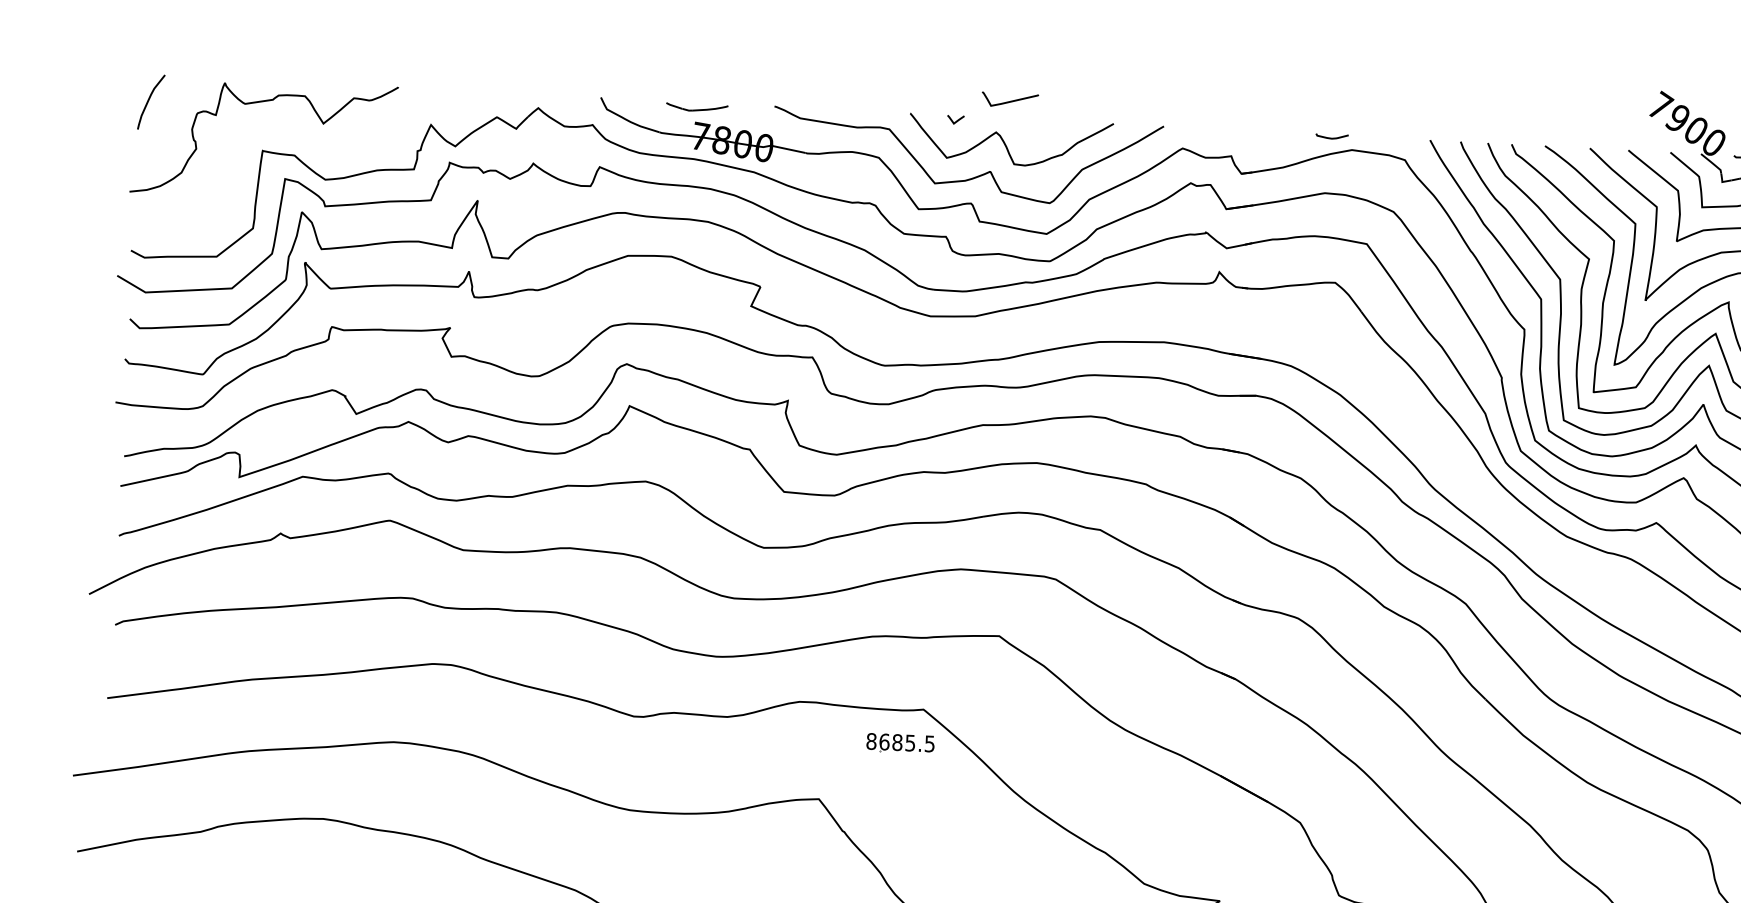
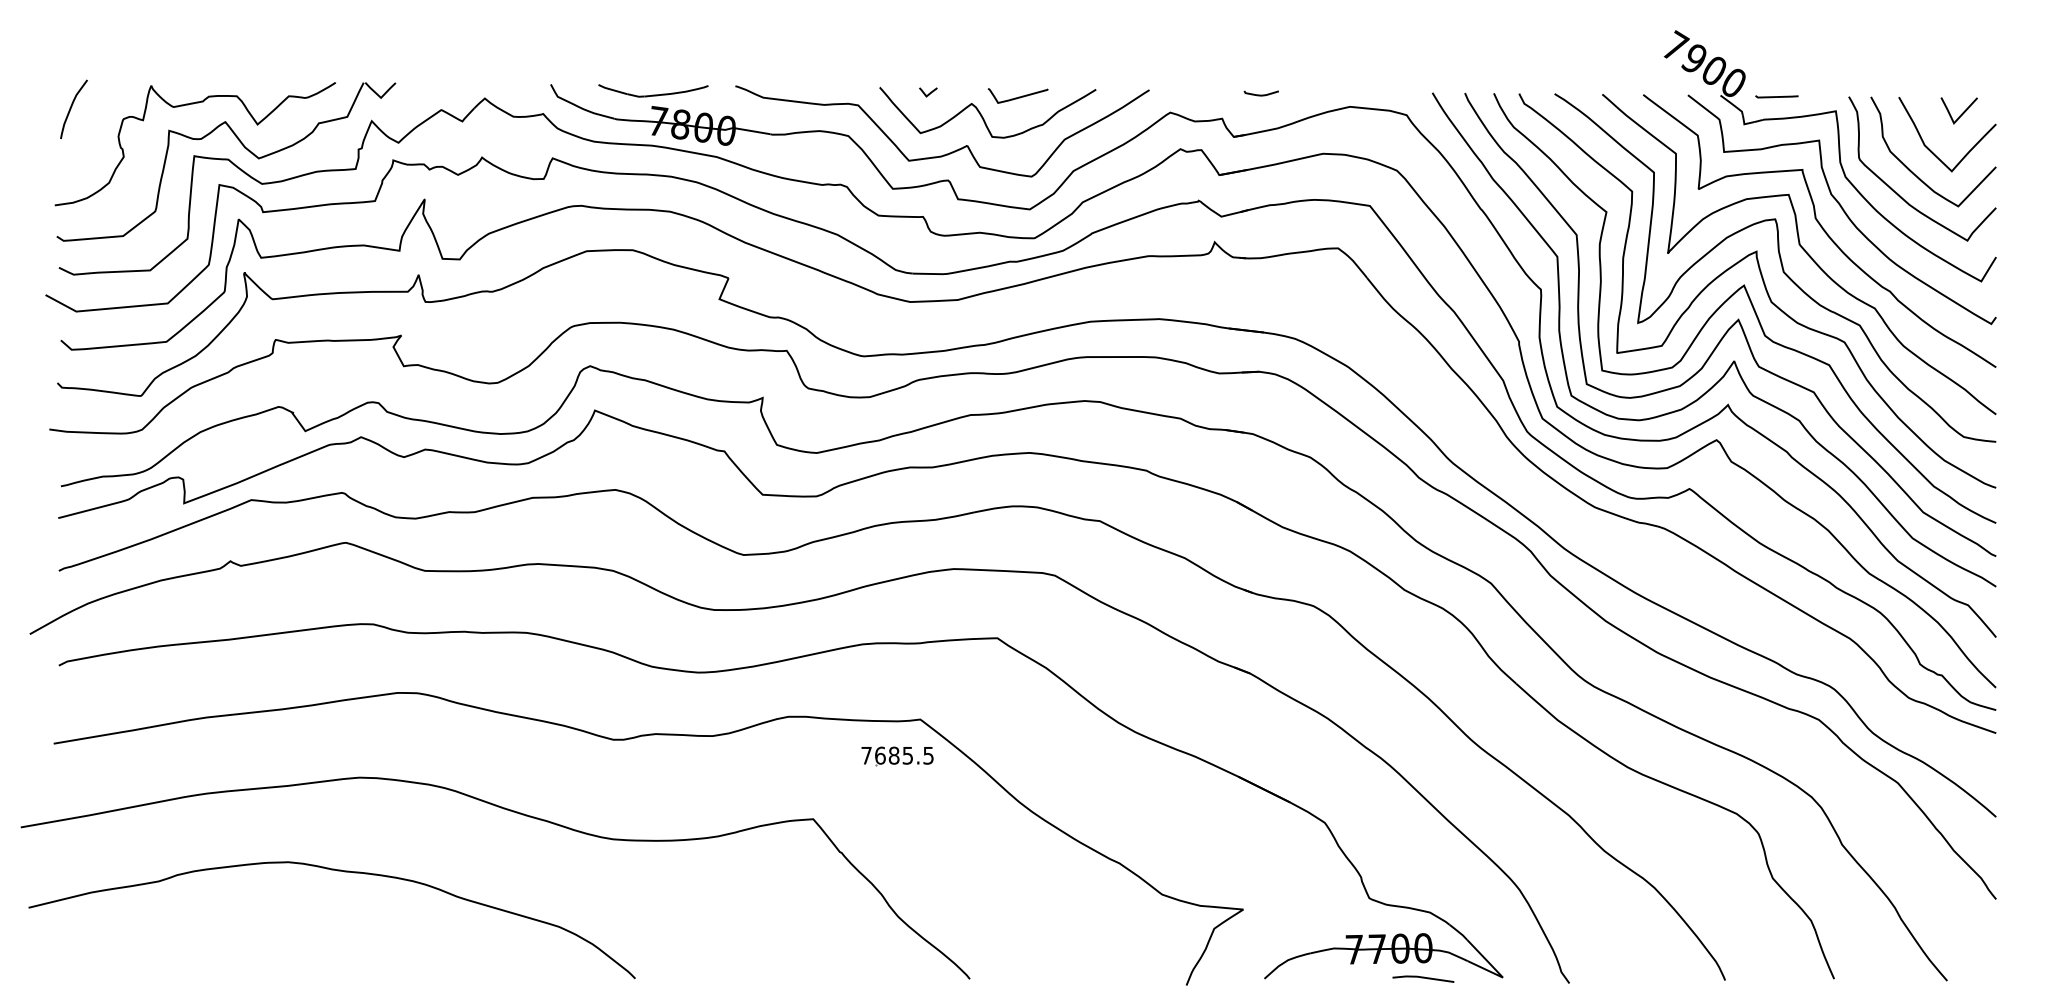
curve: (1010, 100) -> (1018, 96), moved
part: (697, 107) -> (653, 90), size x1.67
curve: (1331, 137) -> (1260, 94), moved
part: (309, 144) -> (243, 147), added
text: (871, 741) -> (866, 755), 8685.5 -> 7685.5

